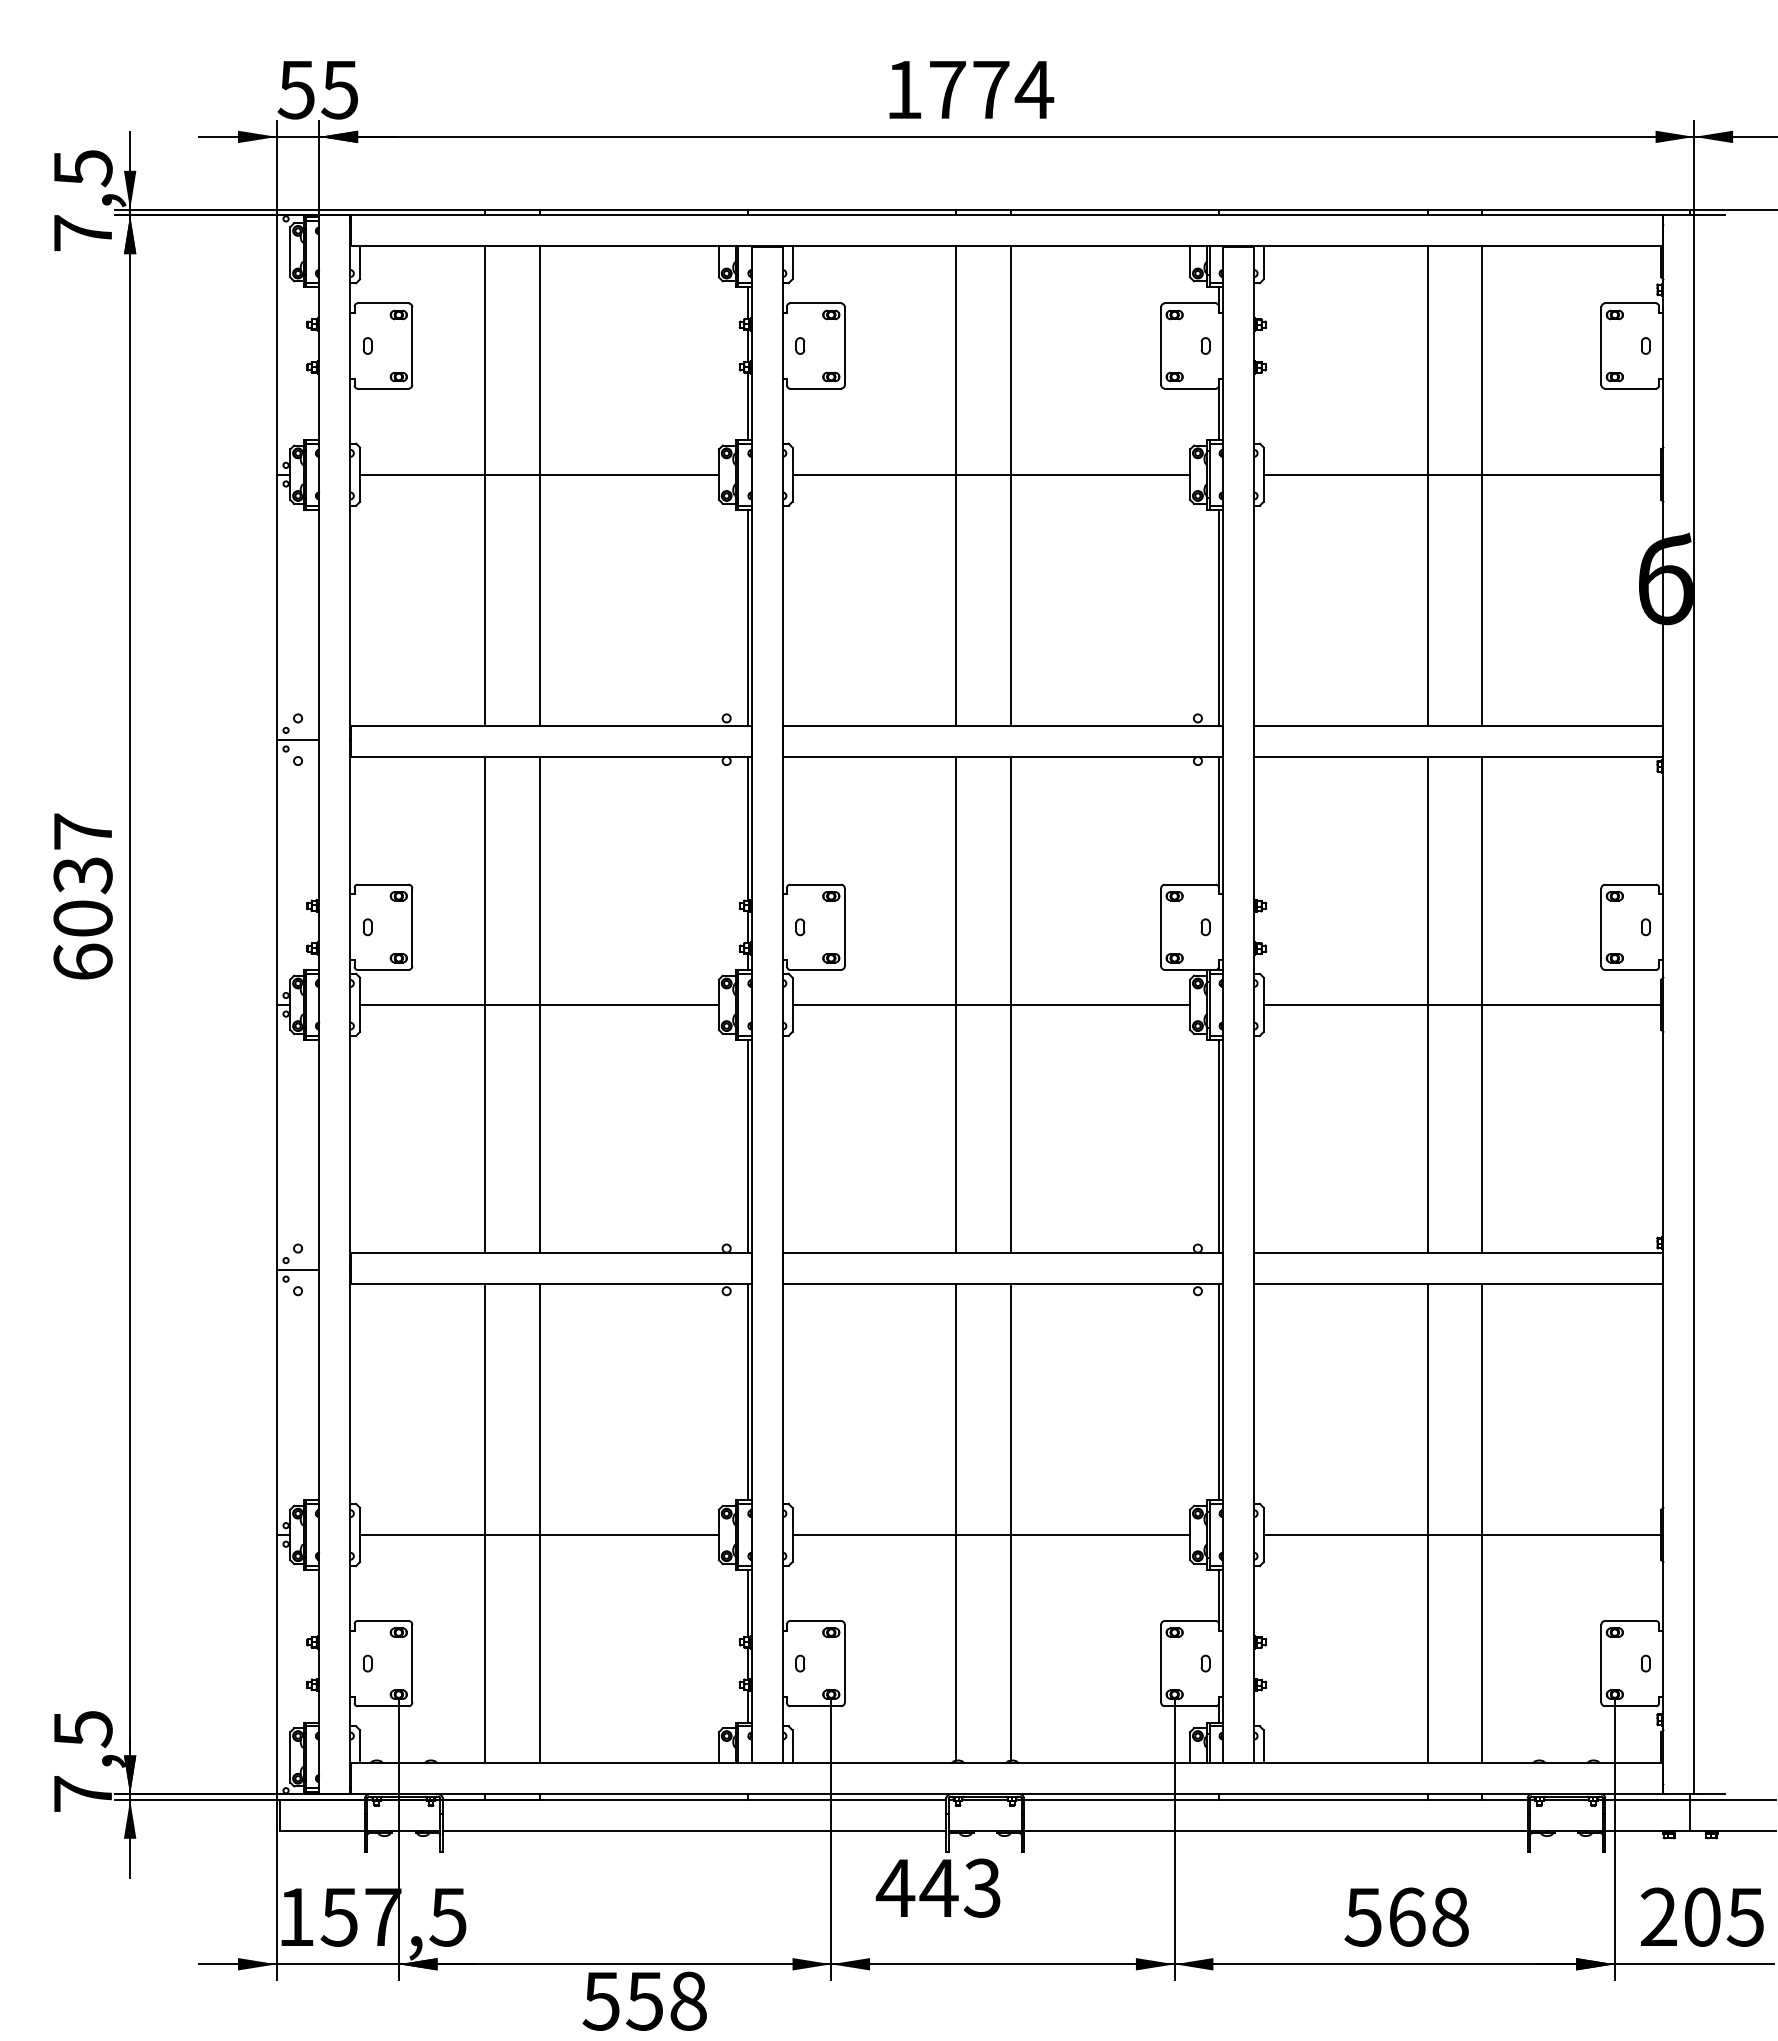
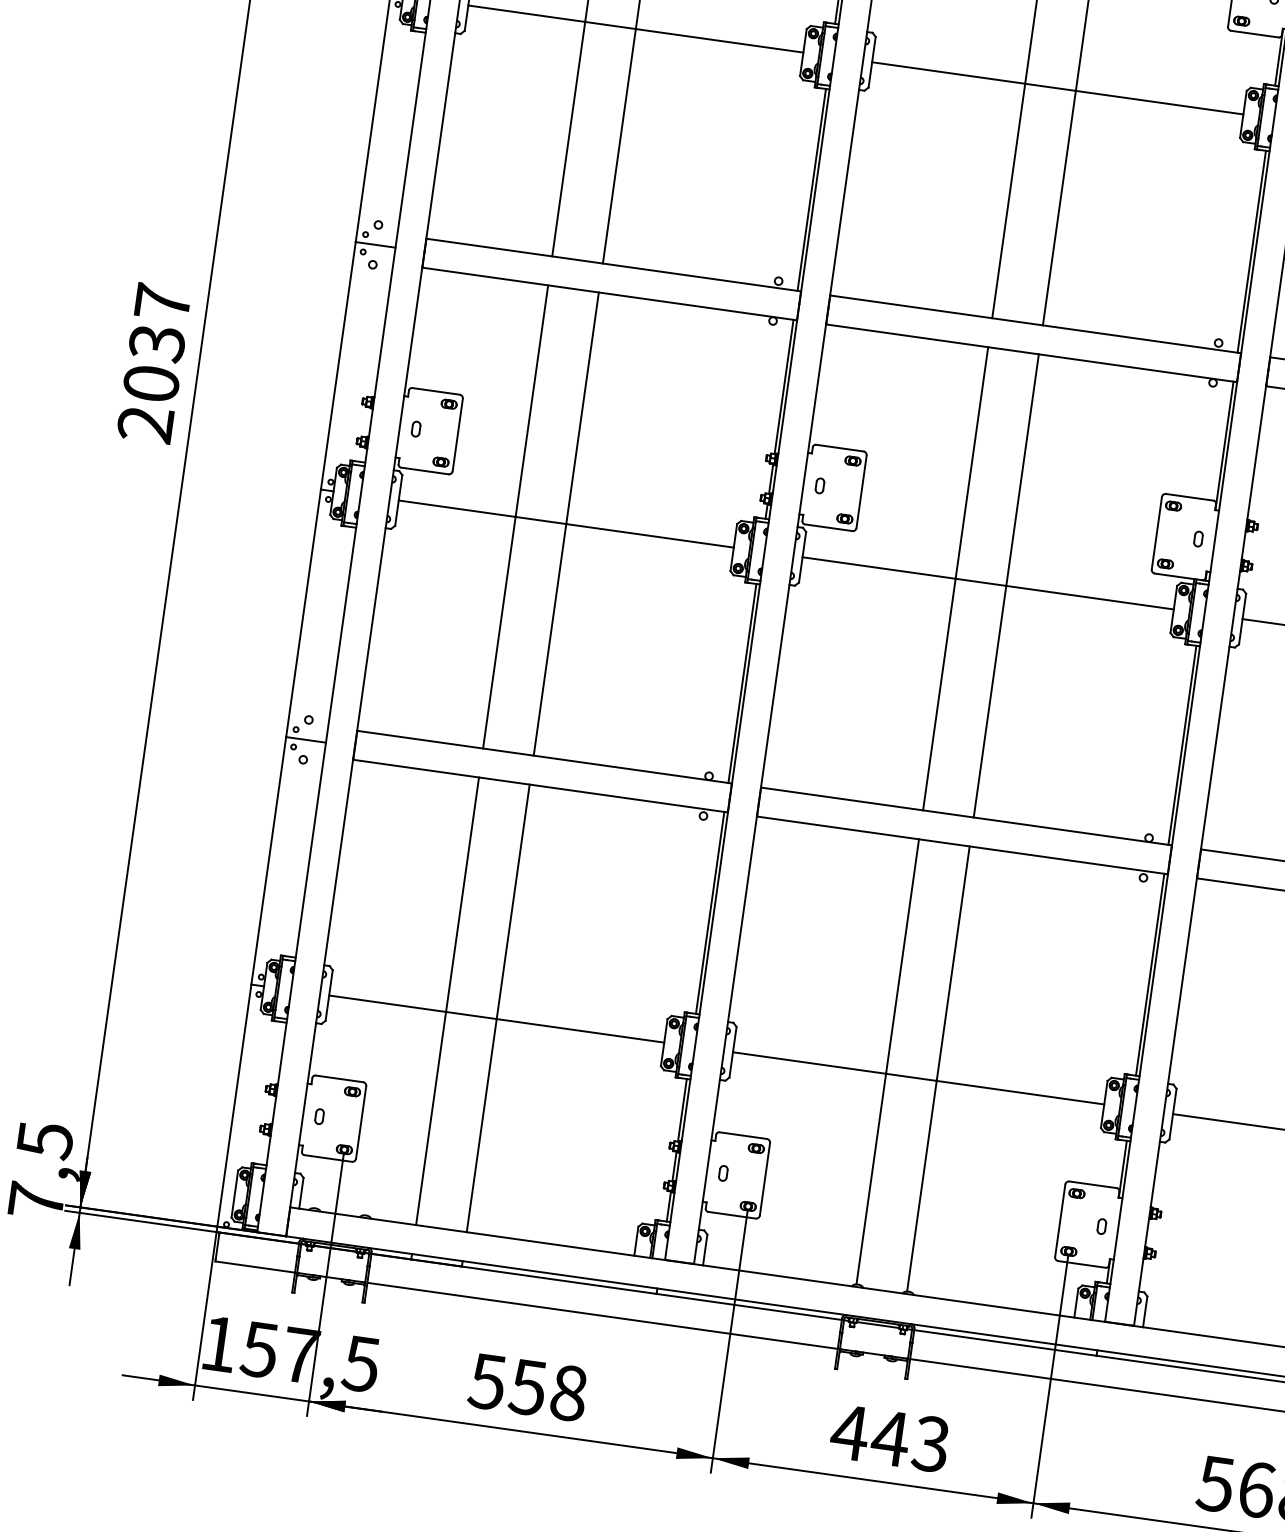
text: (82, 961) -> (145, 423), 6037 -> 2037
text: (937, 1887) -> (889, 1437), moved
text: (644, 2000) -> (527, 1386), moved

